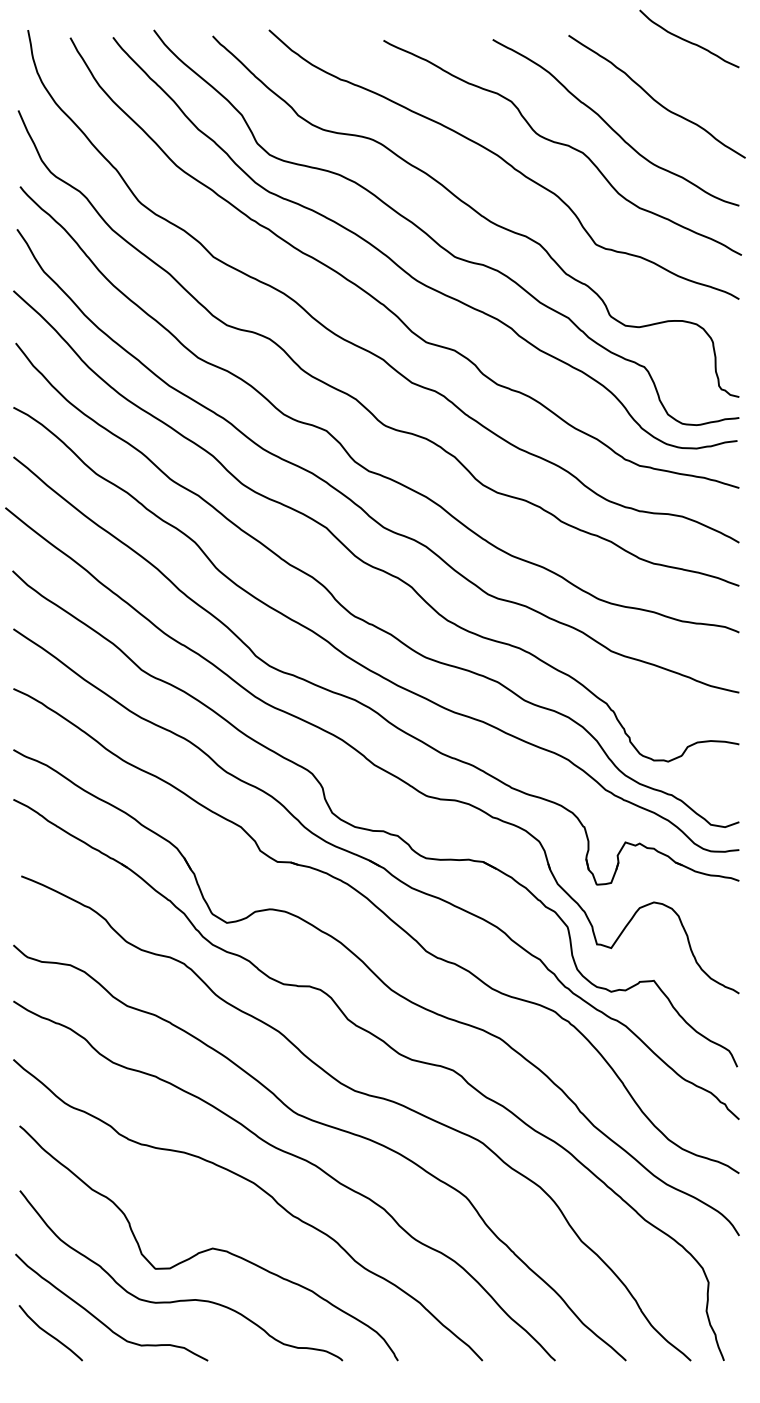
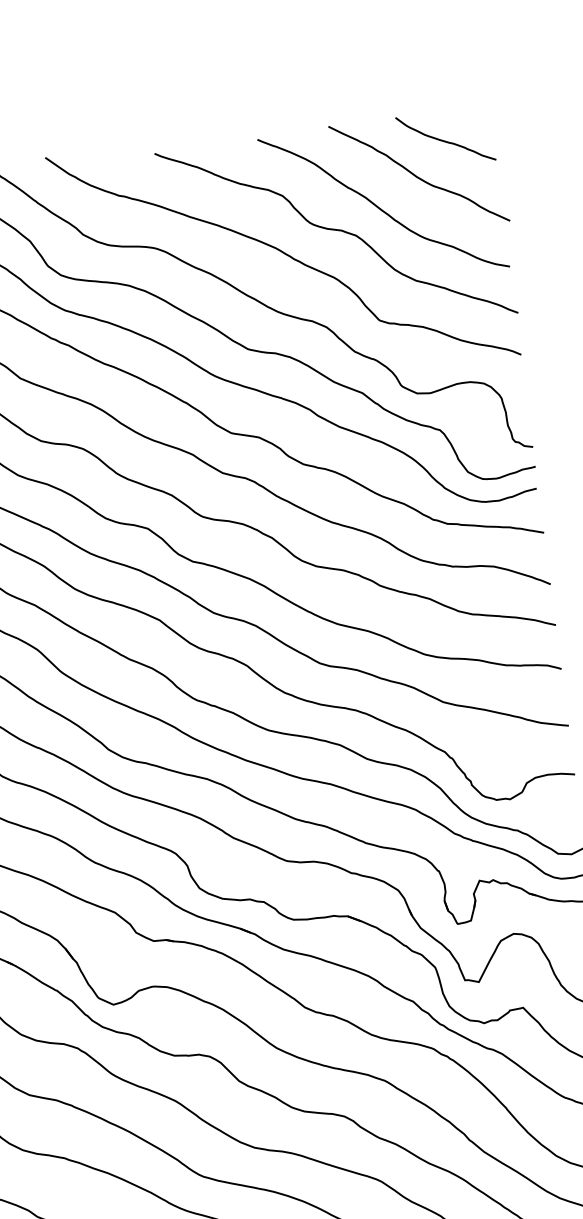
curve: (688, 40) -> (445, 140), moved

